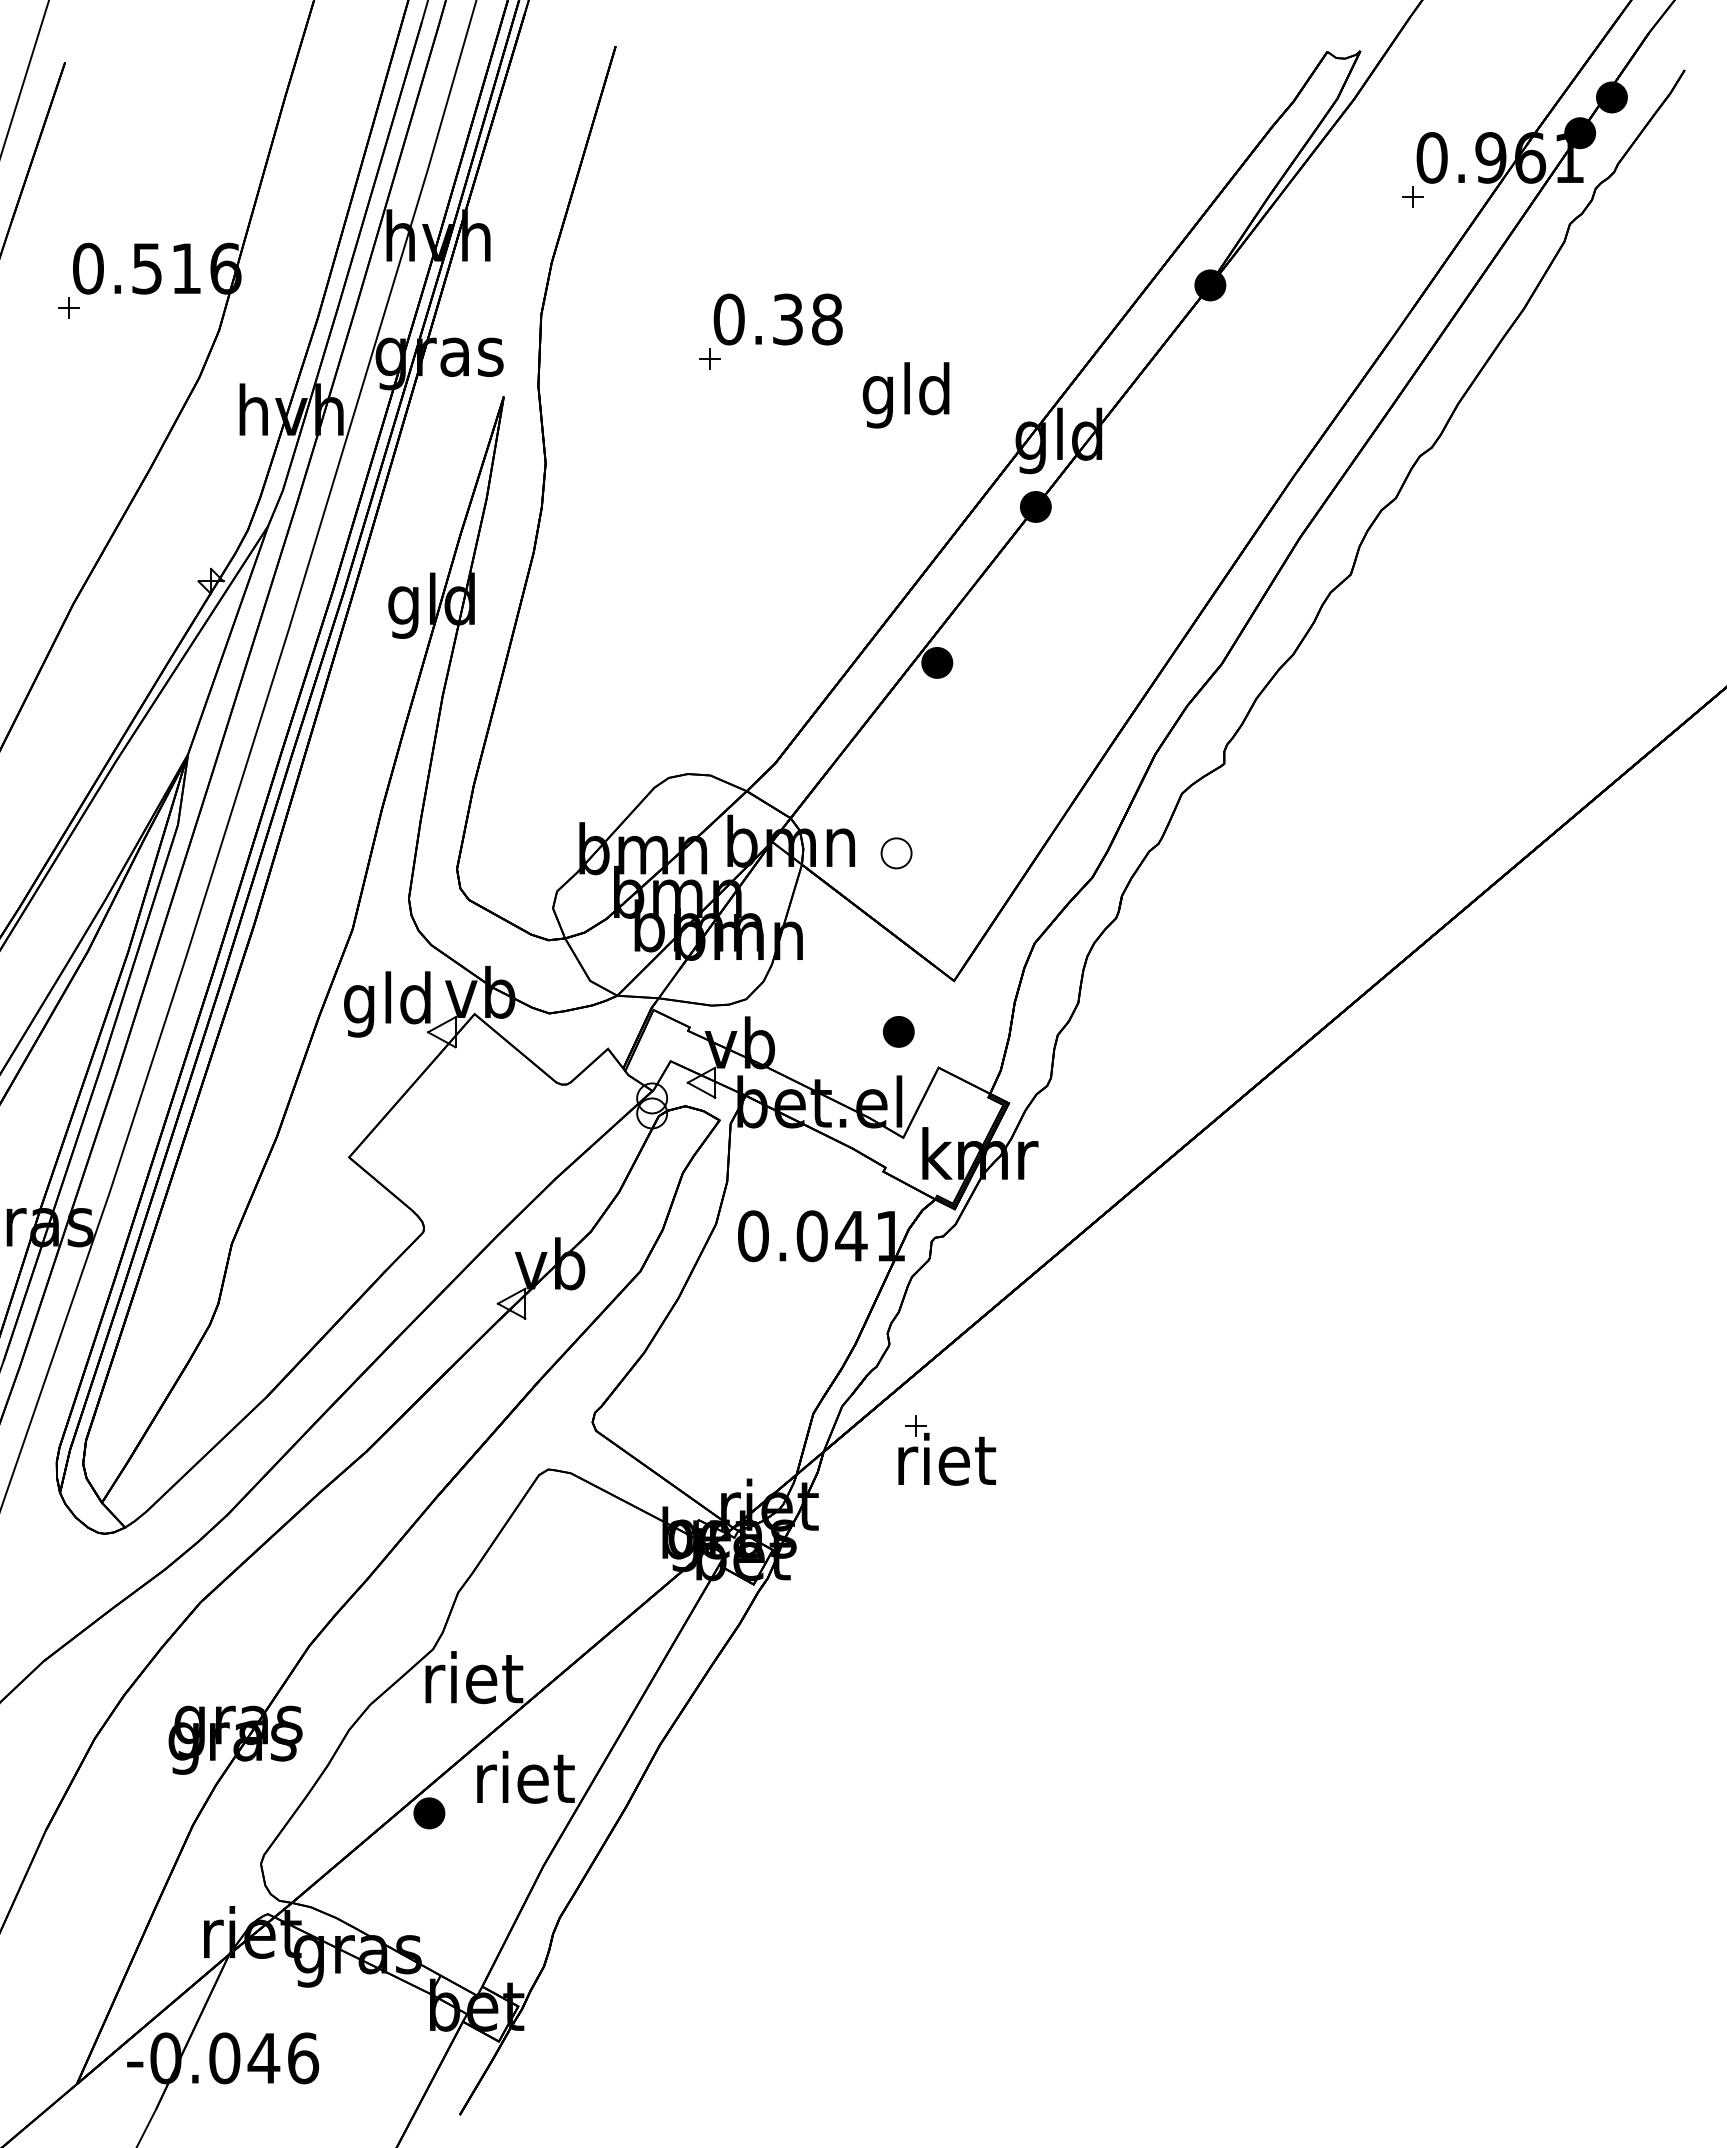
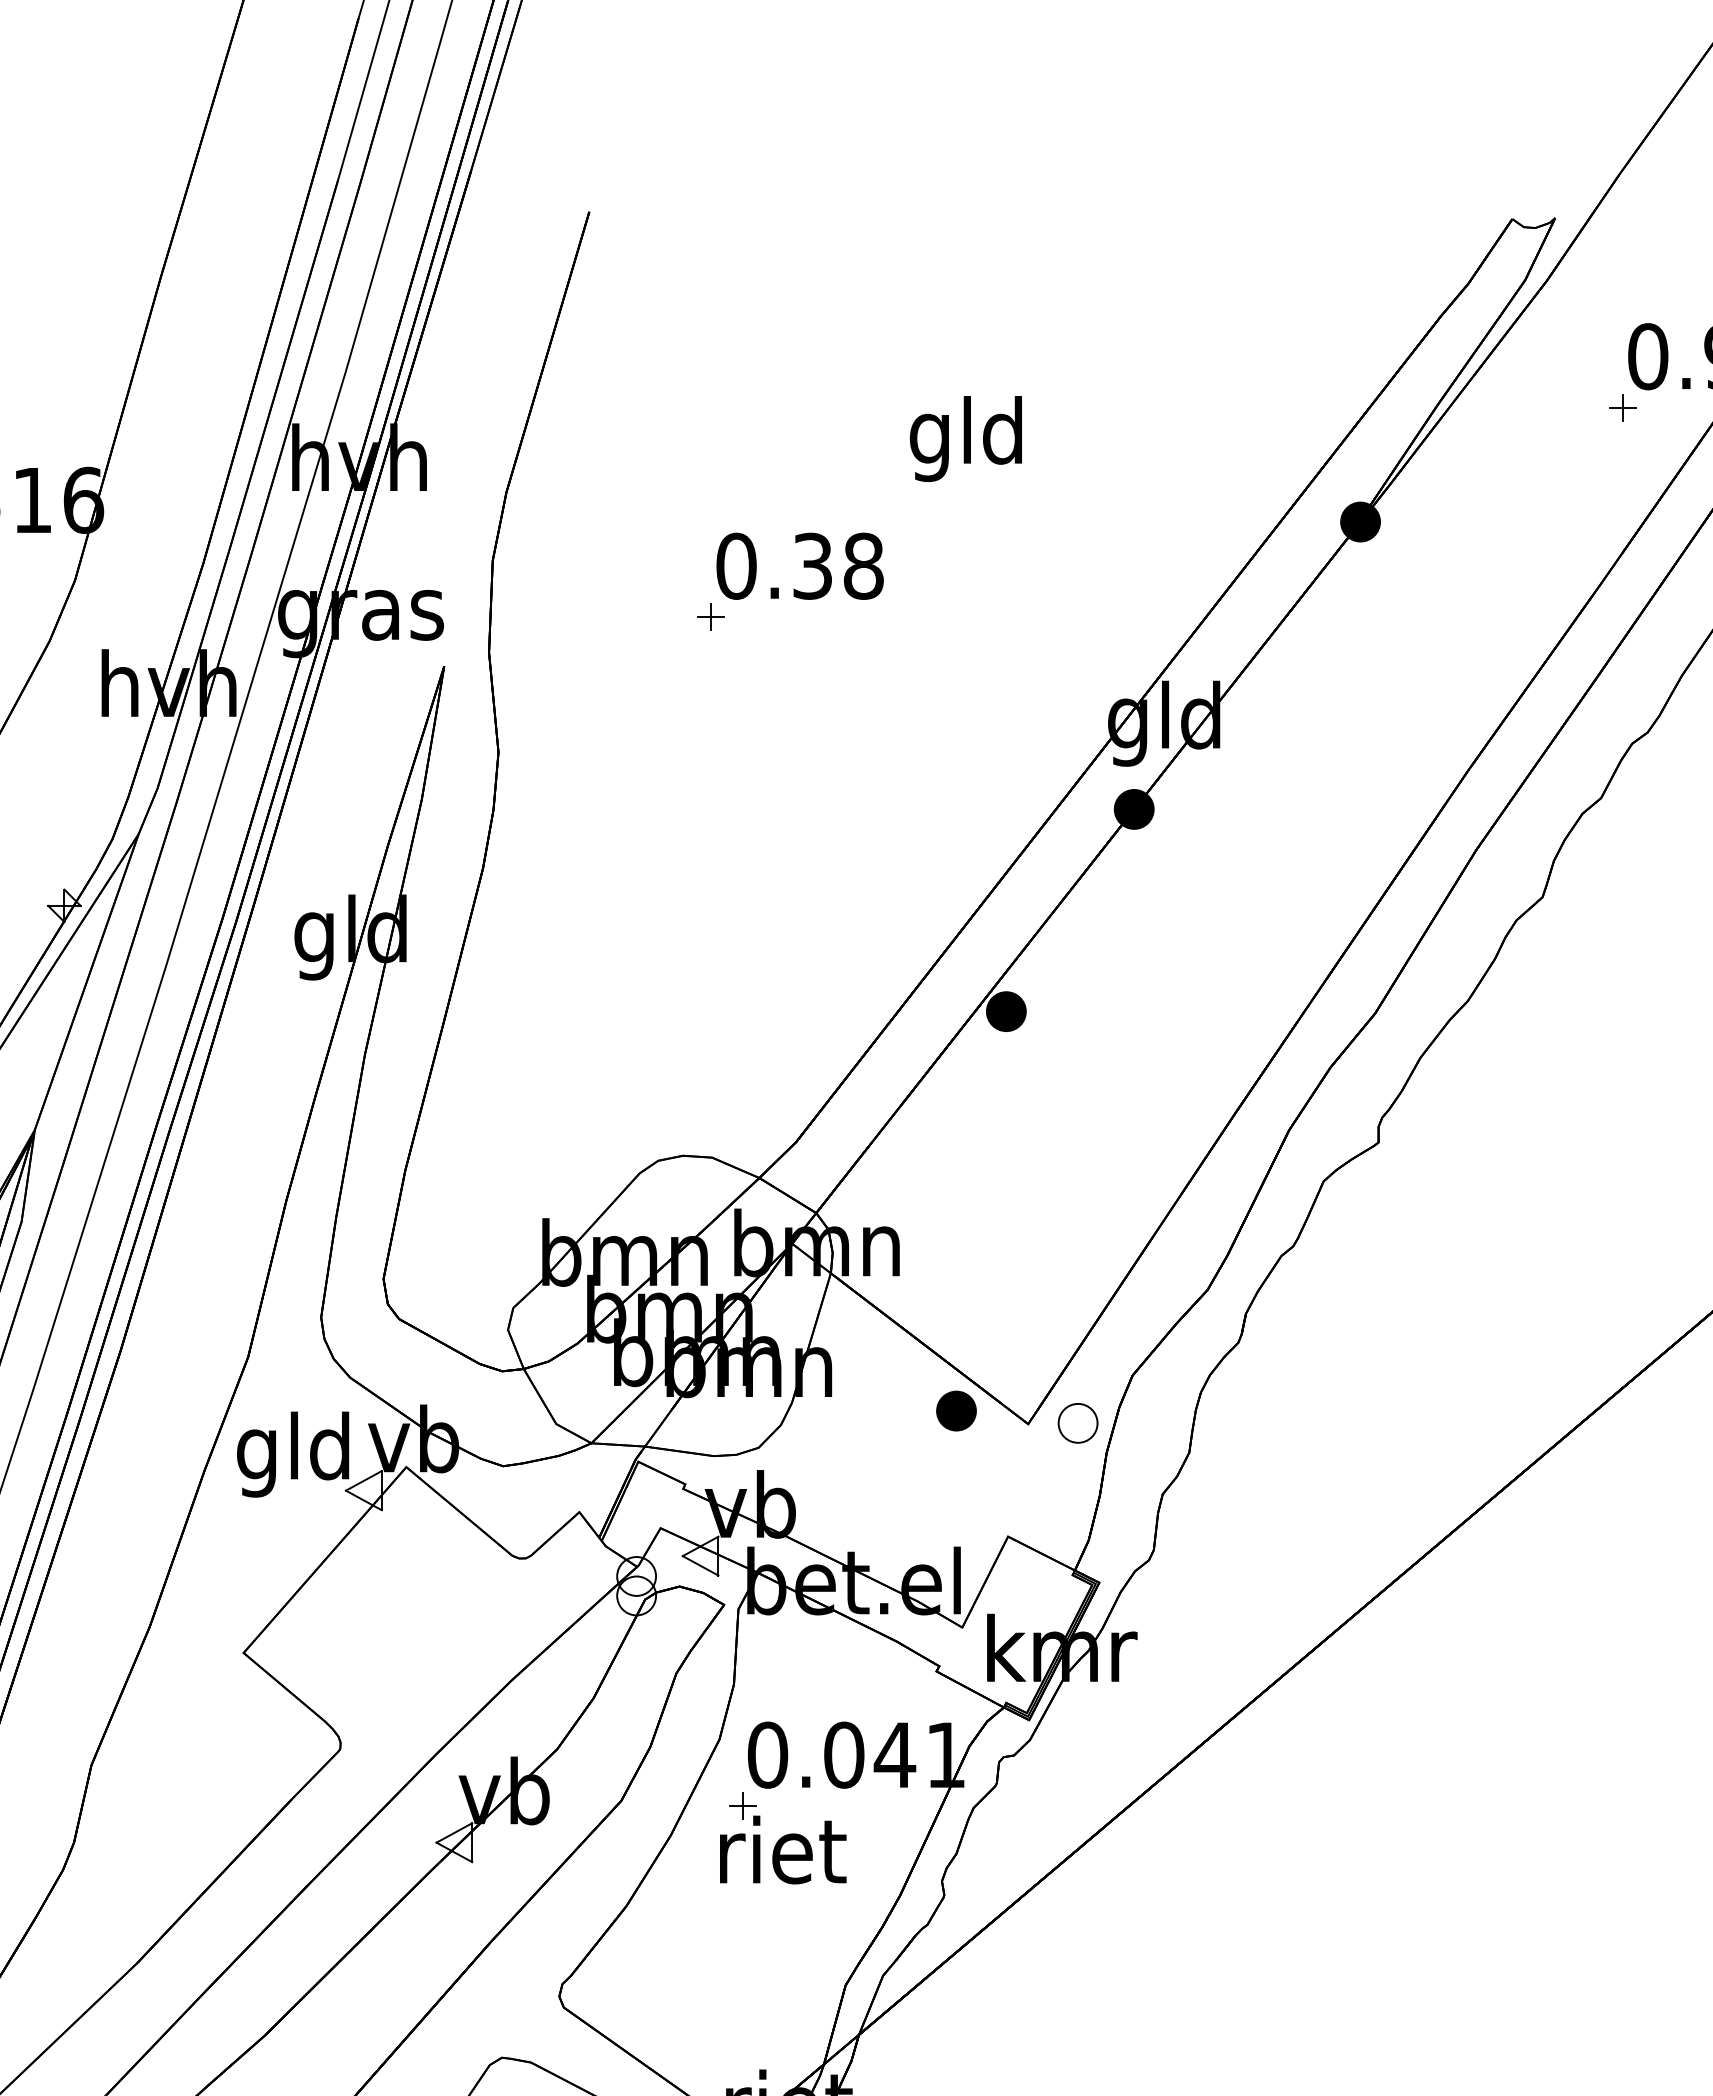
text: (905, 395) -> (965, 439), moved
part: (896, 853) -> (1077, 1423), moved
part: (898, 1031) -> (956, 1410), moved
part: (946, 1450) -> (782, 1838), moved

